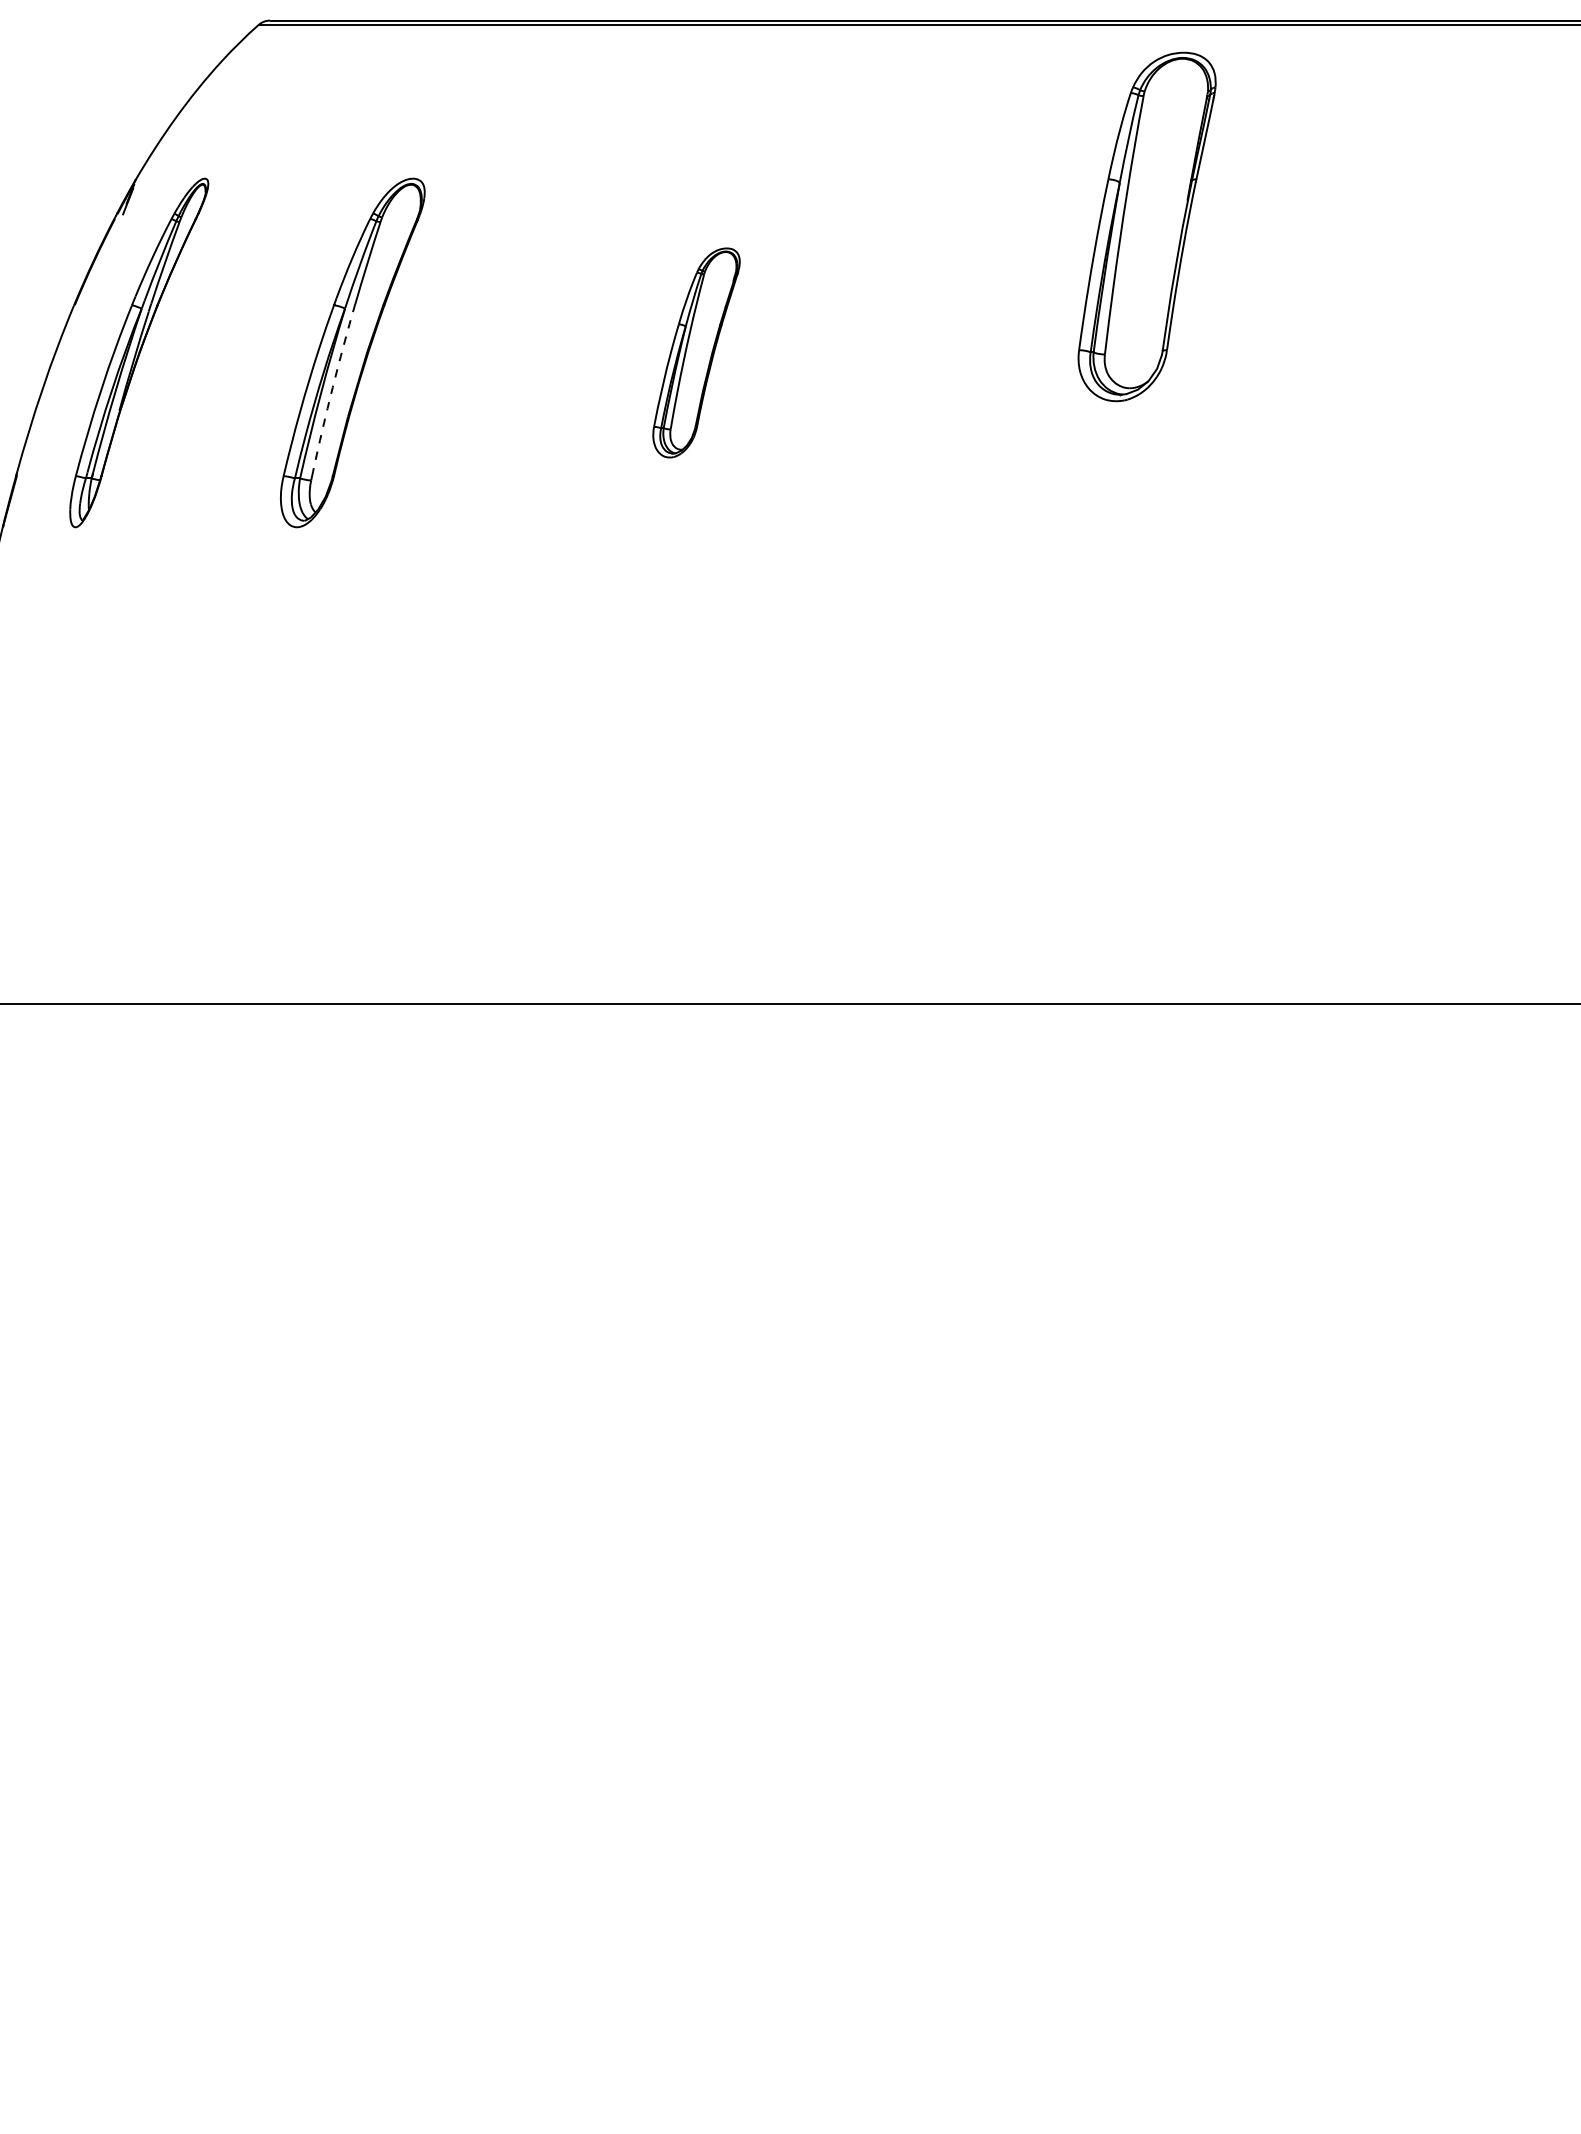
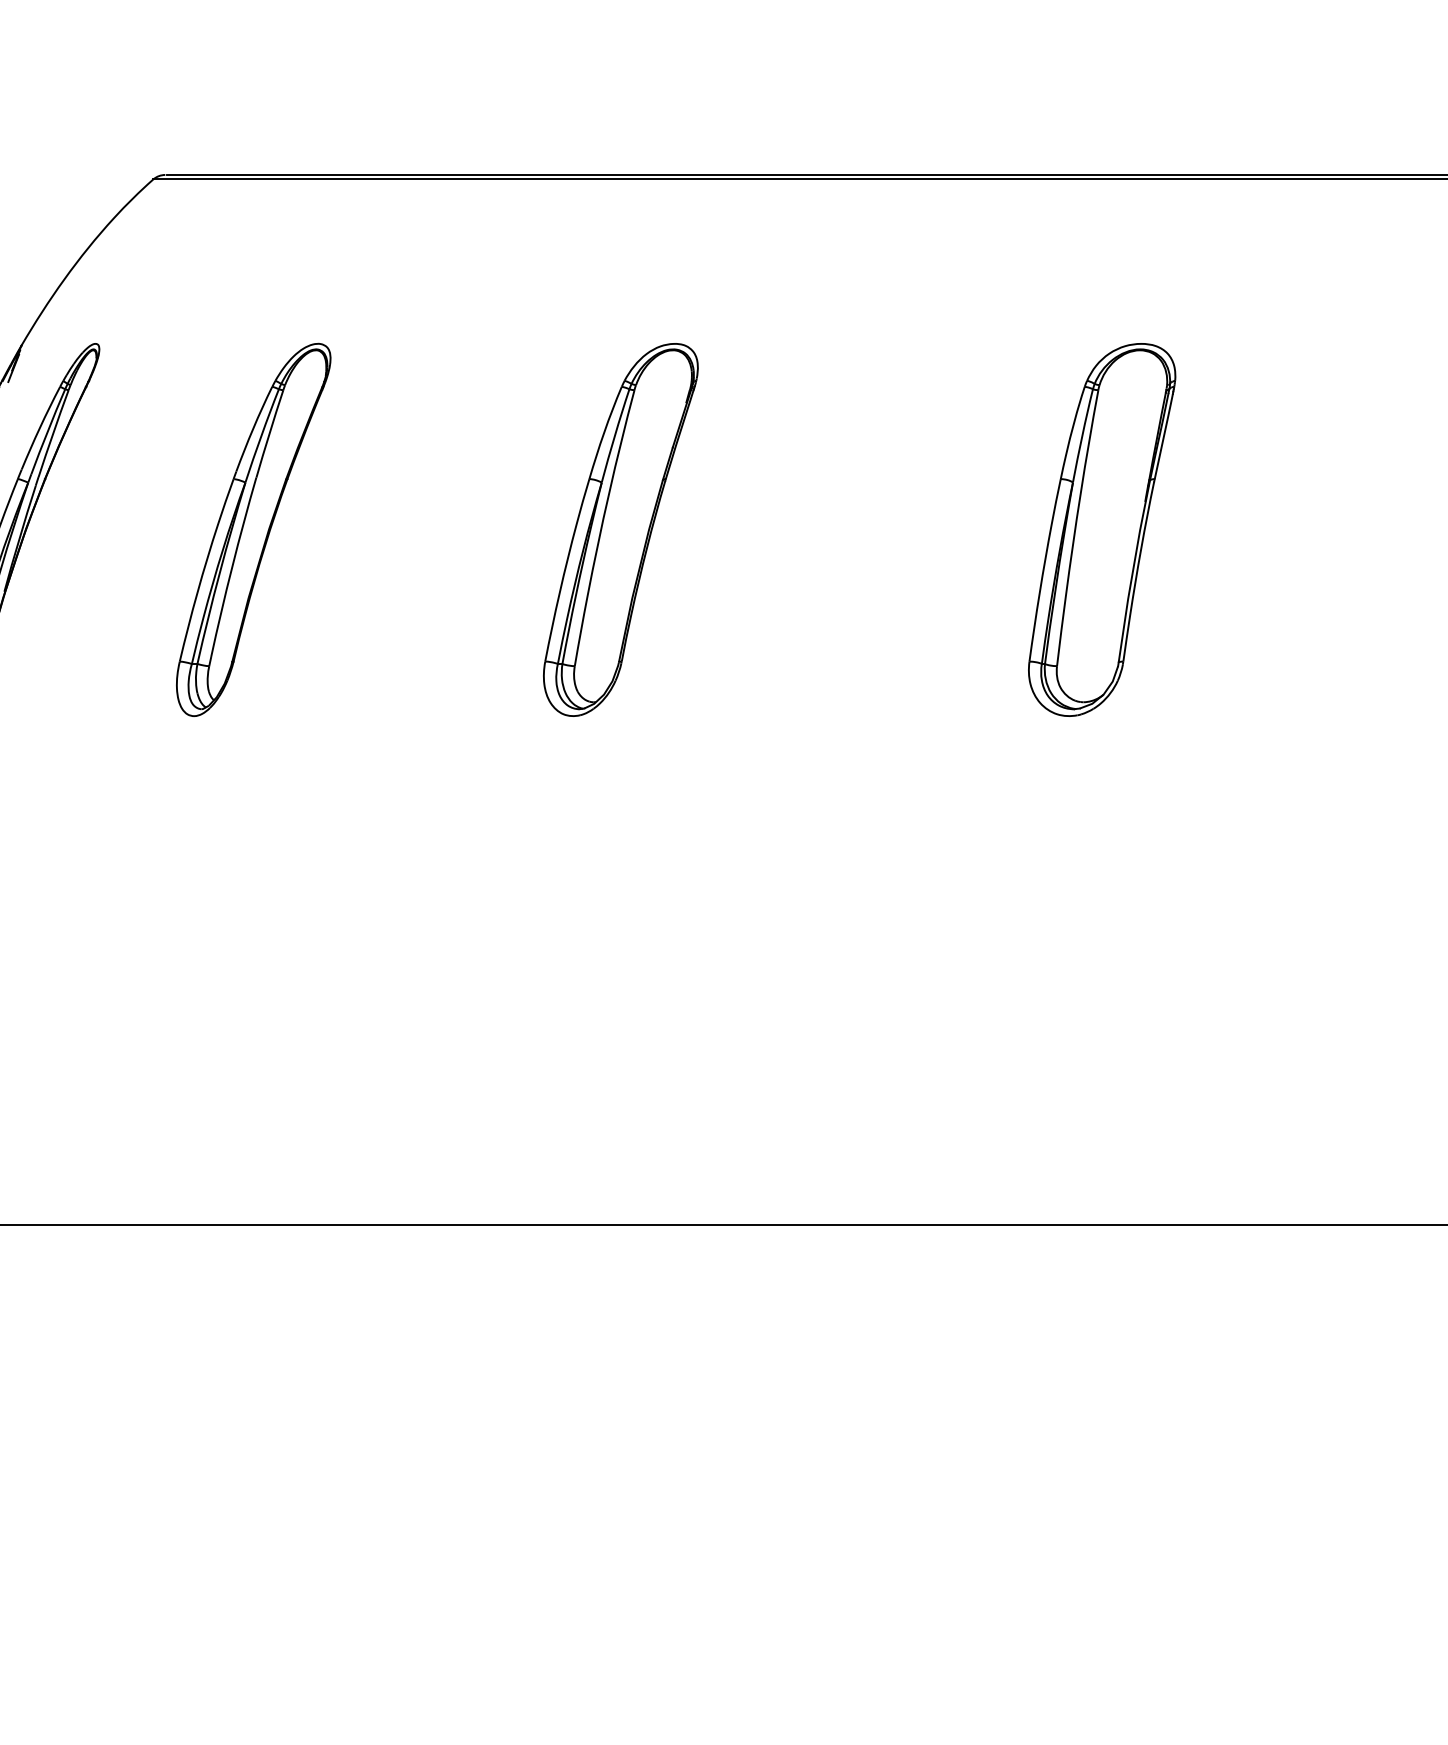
part: (1146, 226) -> (1101, 529), moved
part: (696, 352) -> (620, 529), size x1.67
arc: (332, 387) -> (232, 566), dashed -> solid

